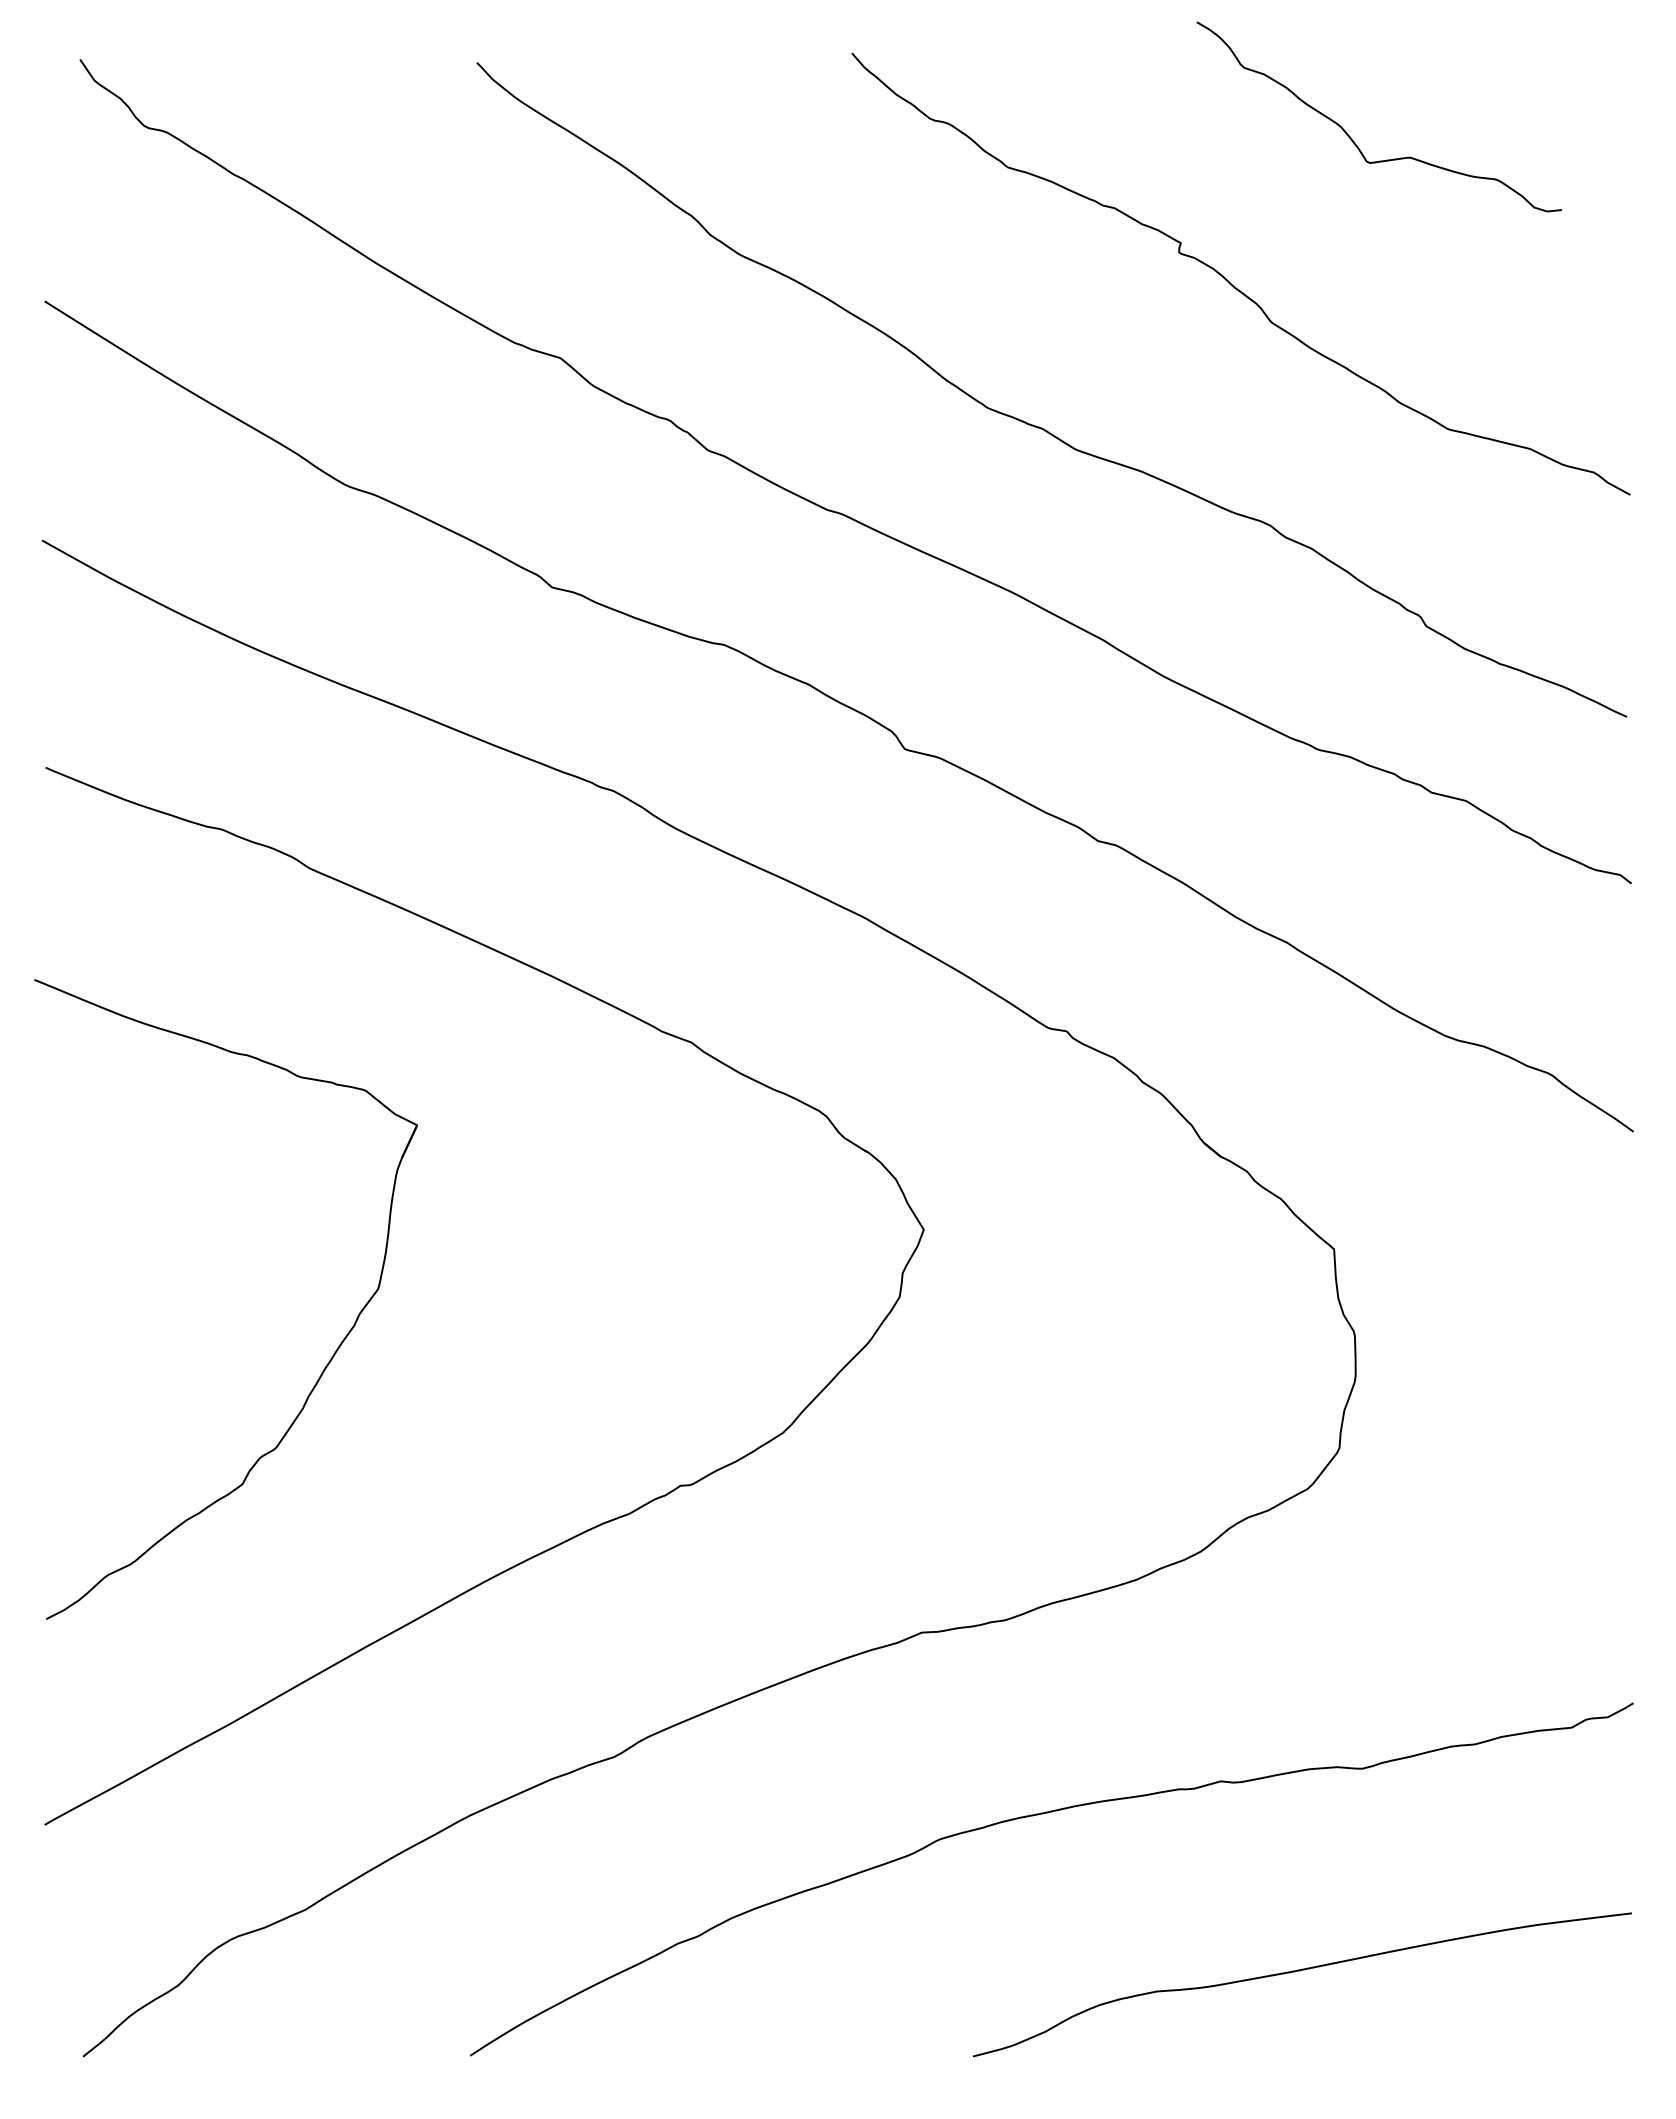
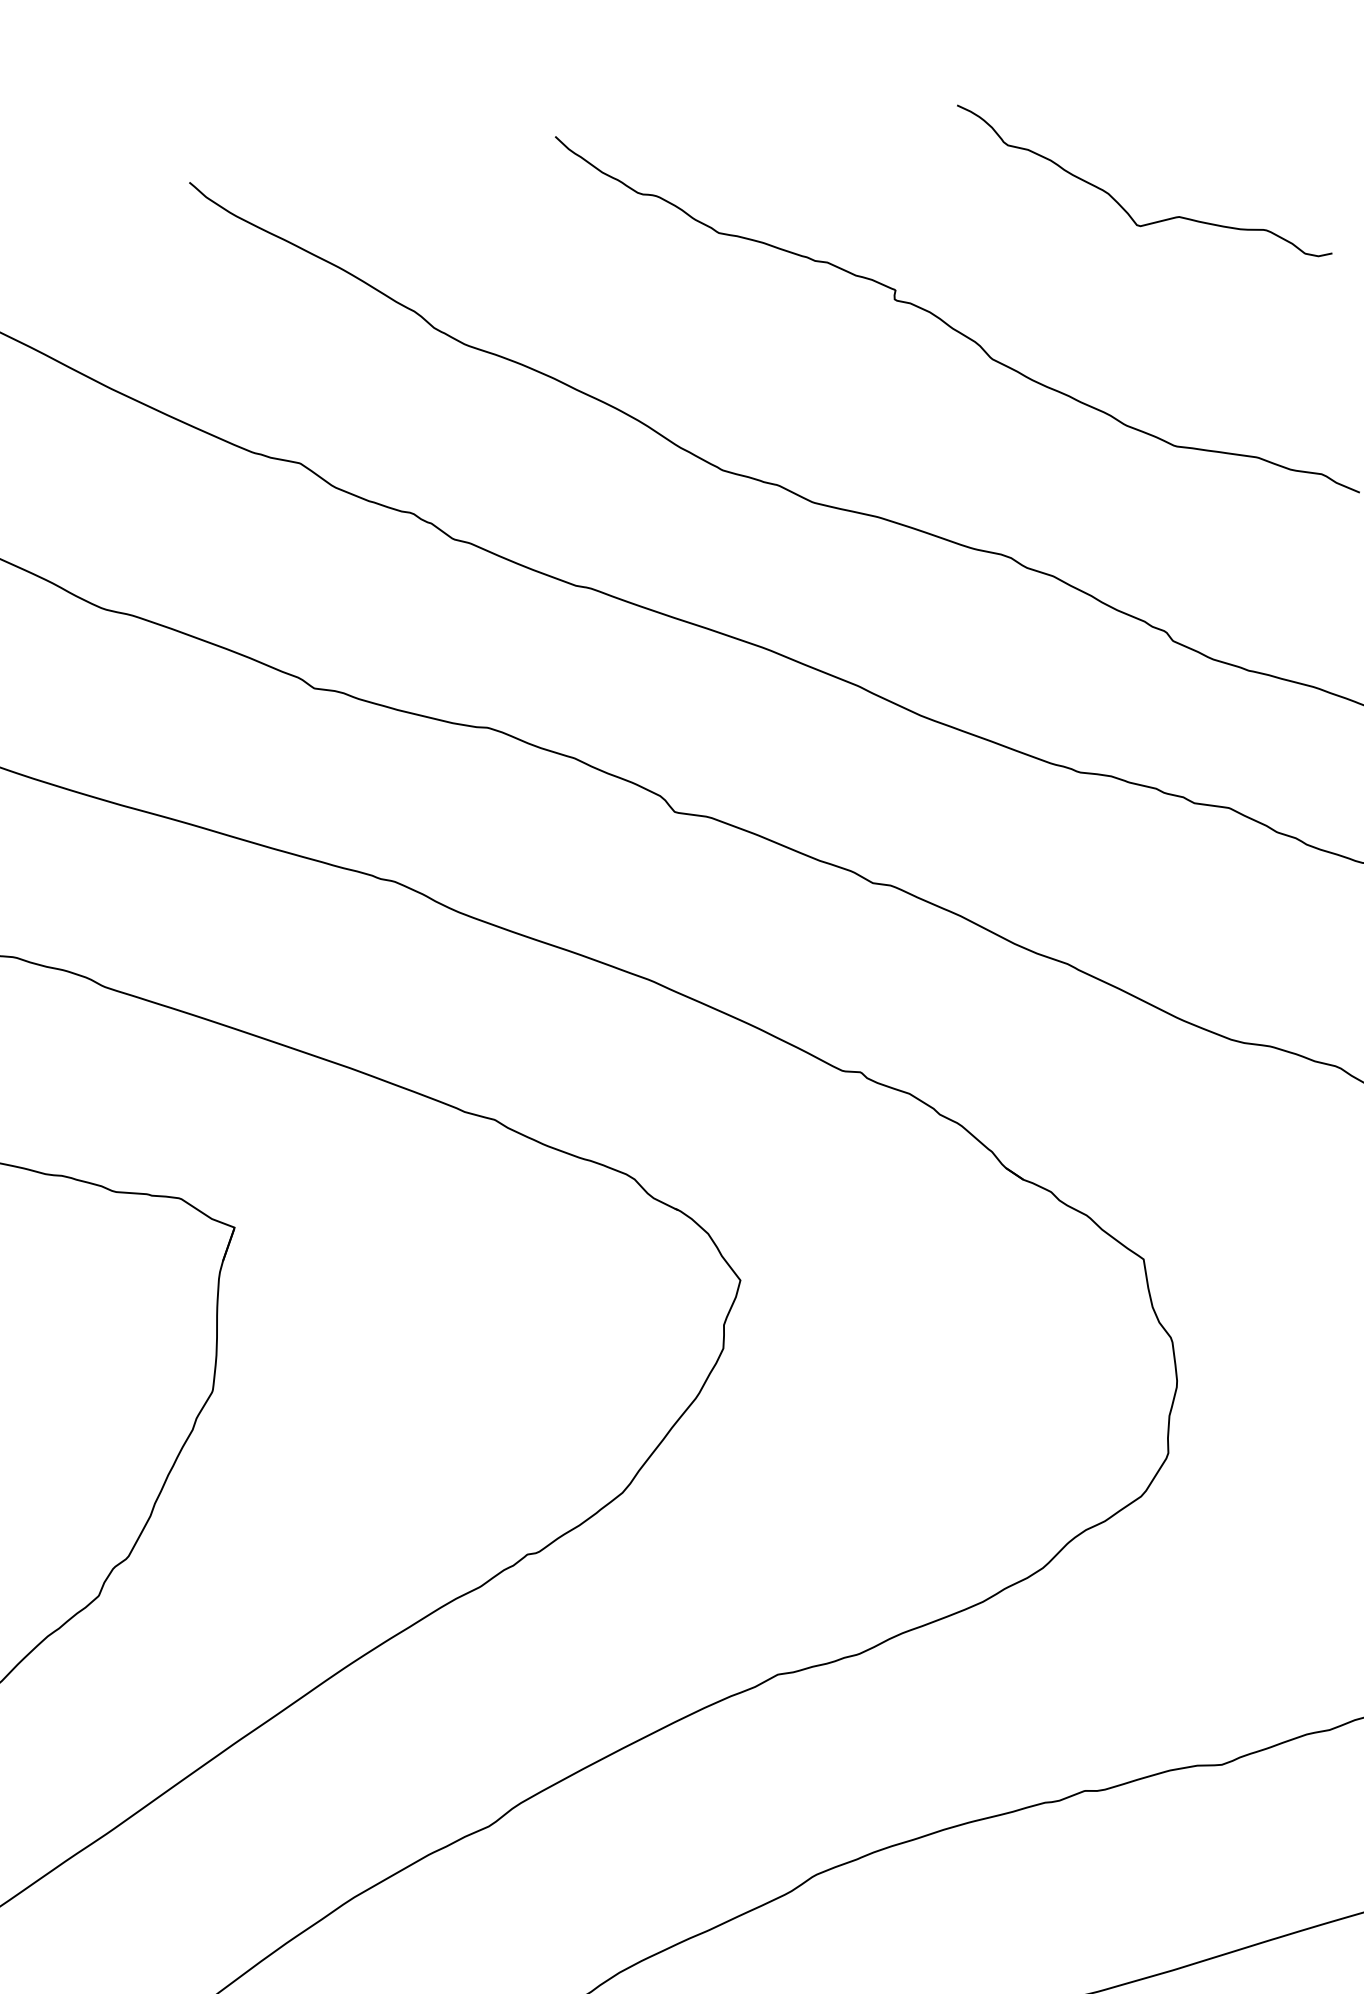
curve: (1351, 137) -> (1119, 203), moved

